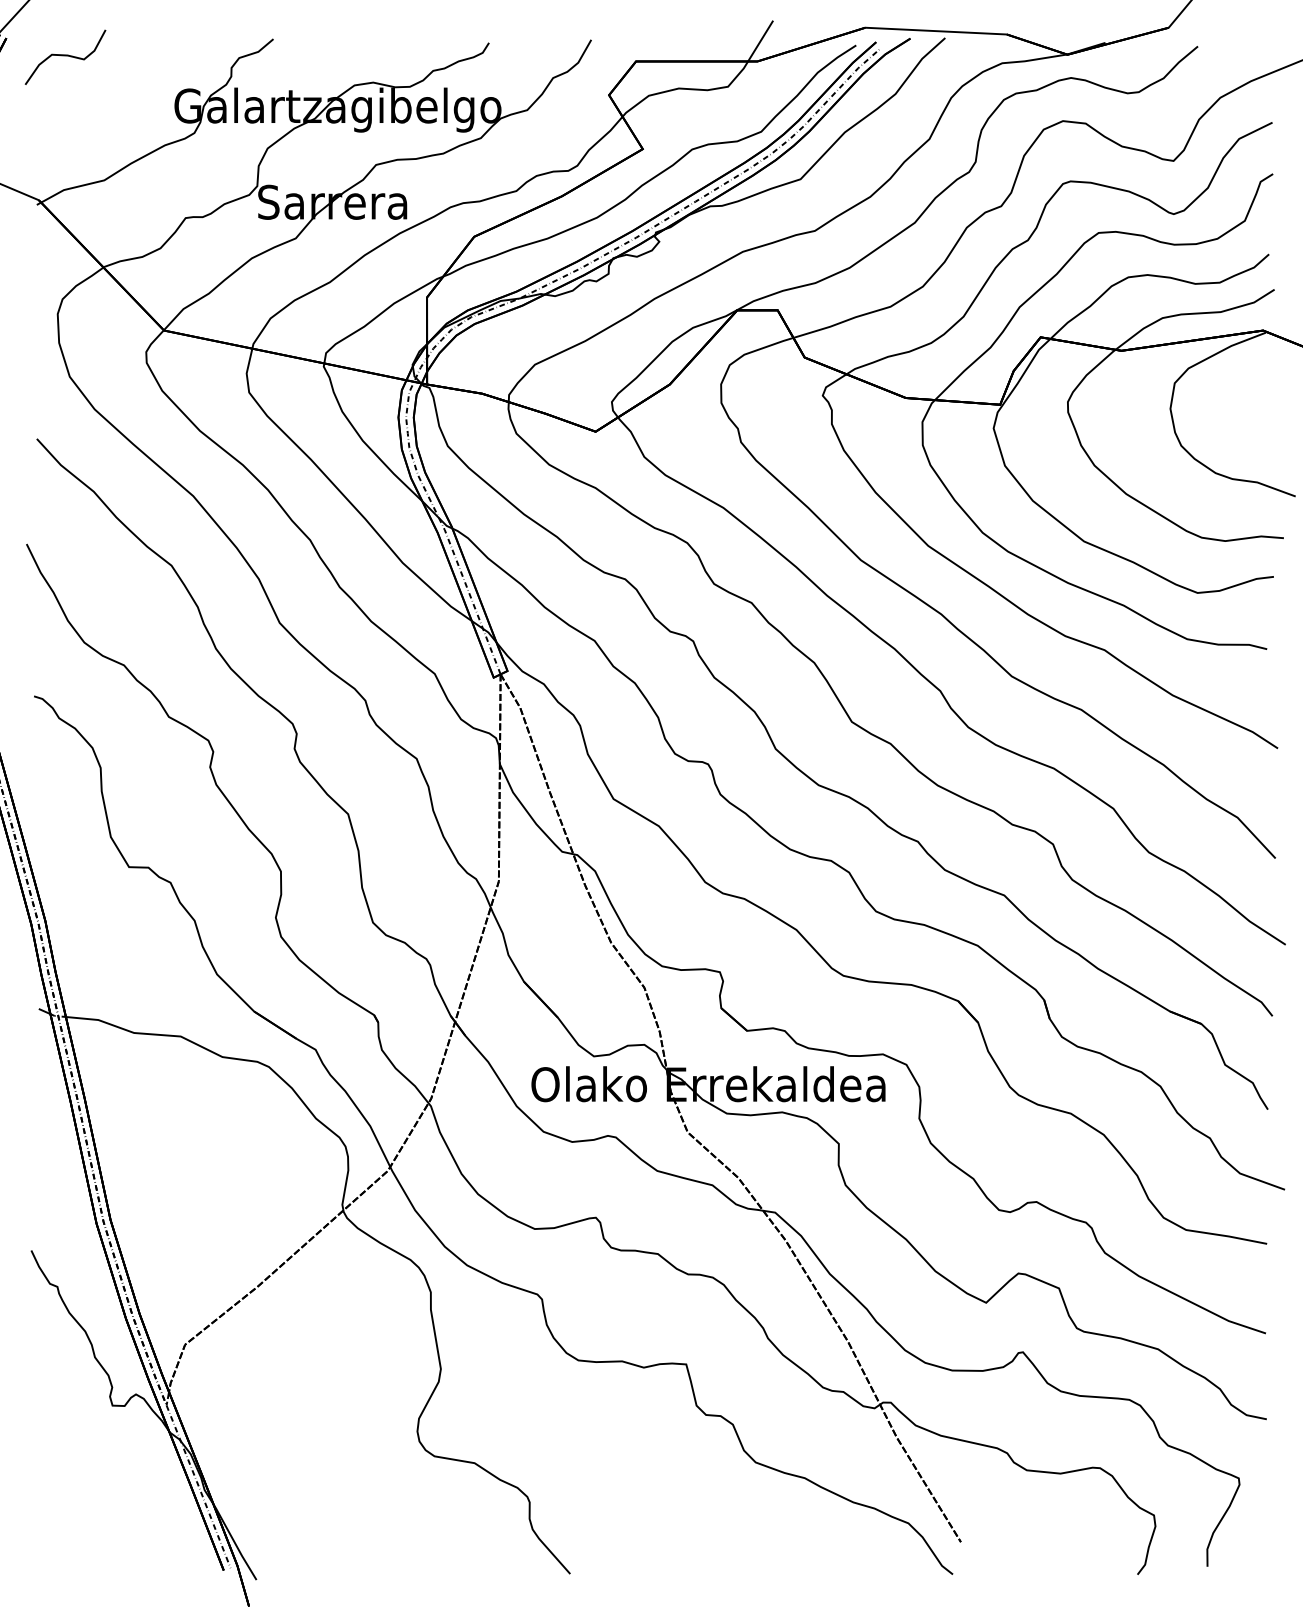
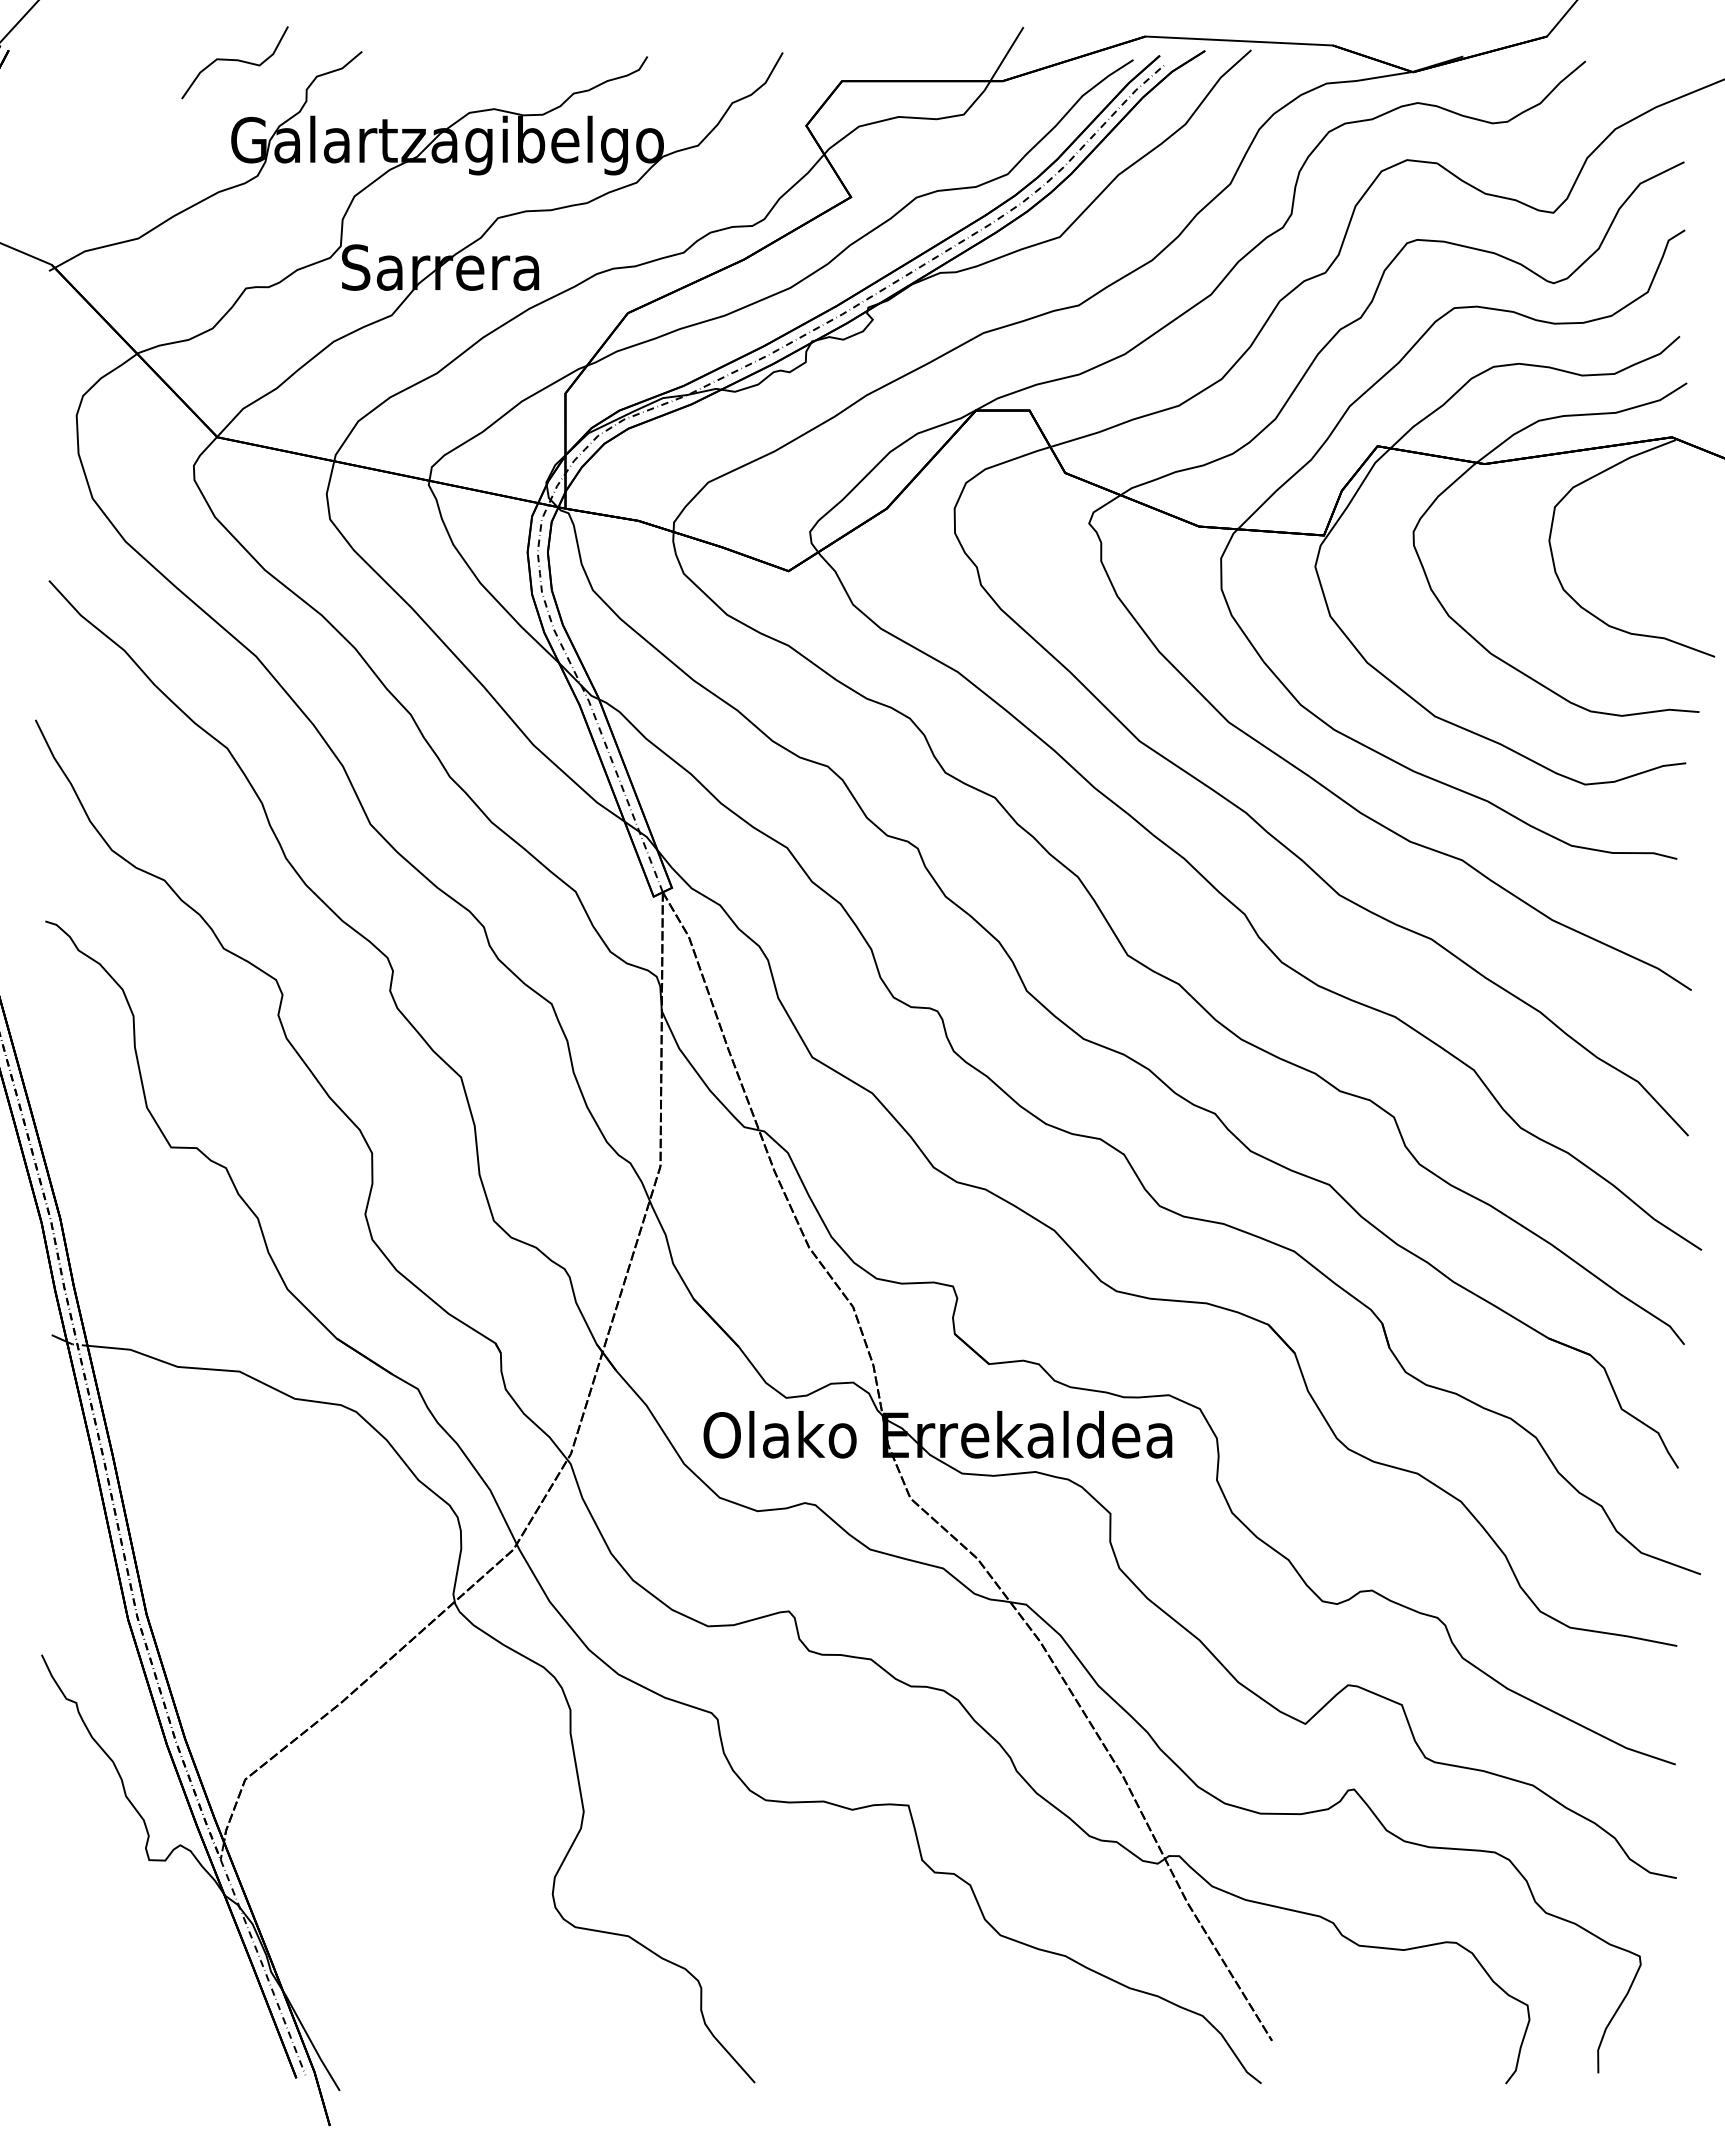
curve: (65, 56) -> (235, 61), moved

